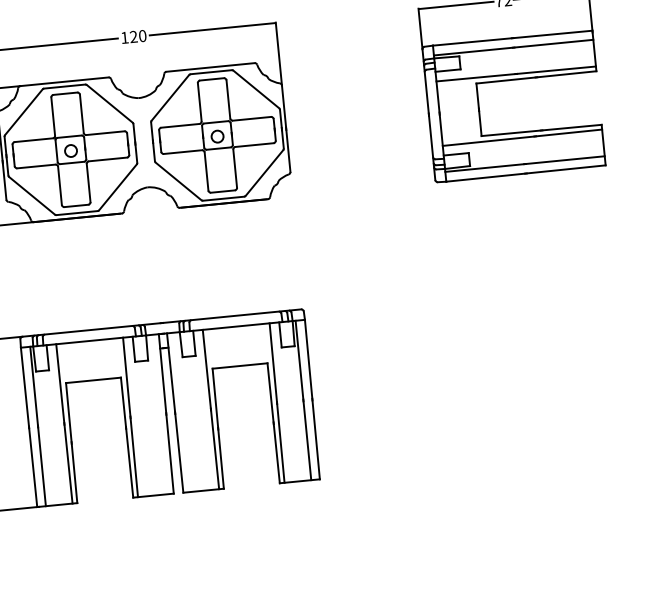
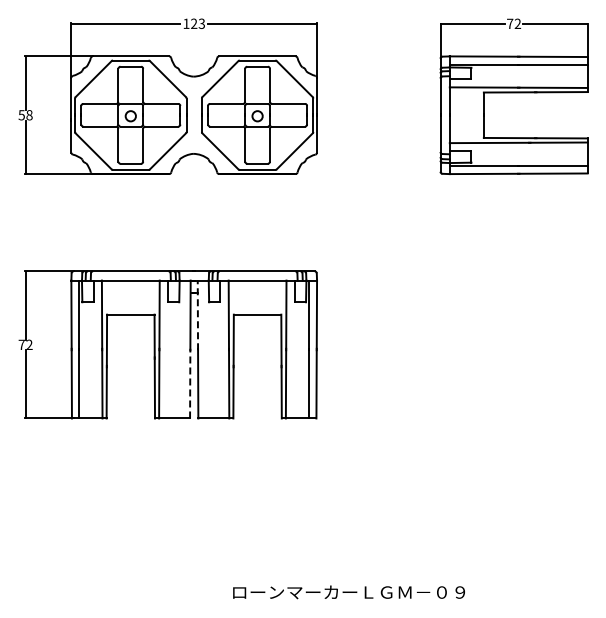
text: (142, 35) -> (201, 23), 120 -> 123
line: (170, 373) -> (197, 315), solid -> dashed
line: (170, 453) -> (190, 383), solid -> dashed

